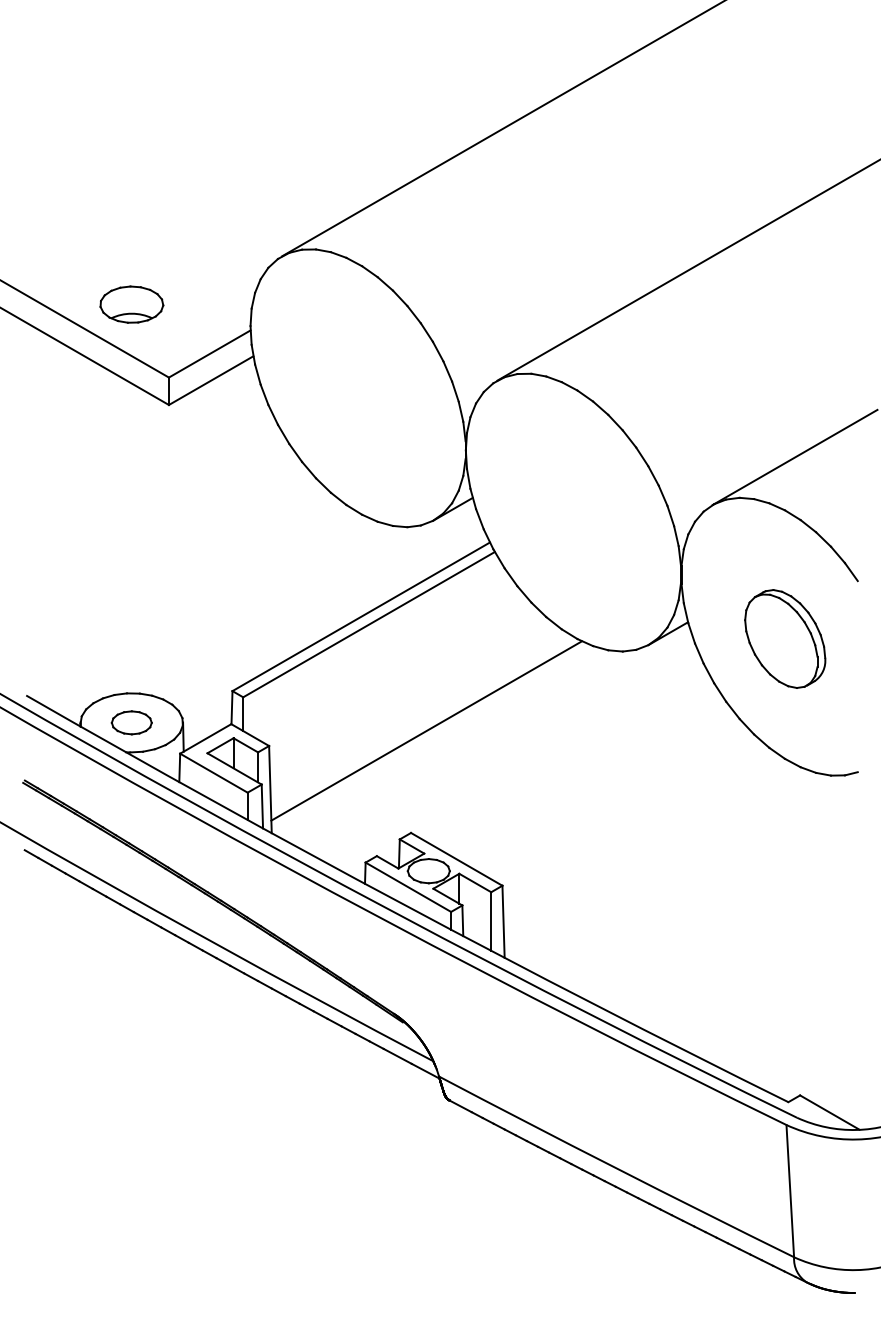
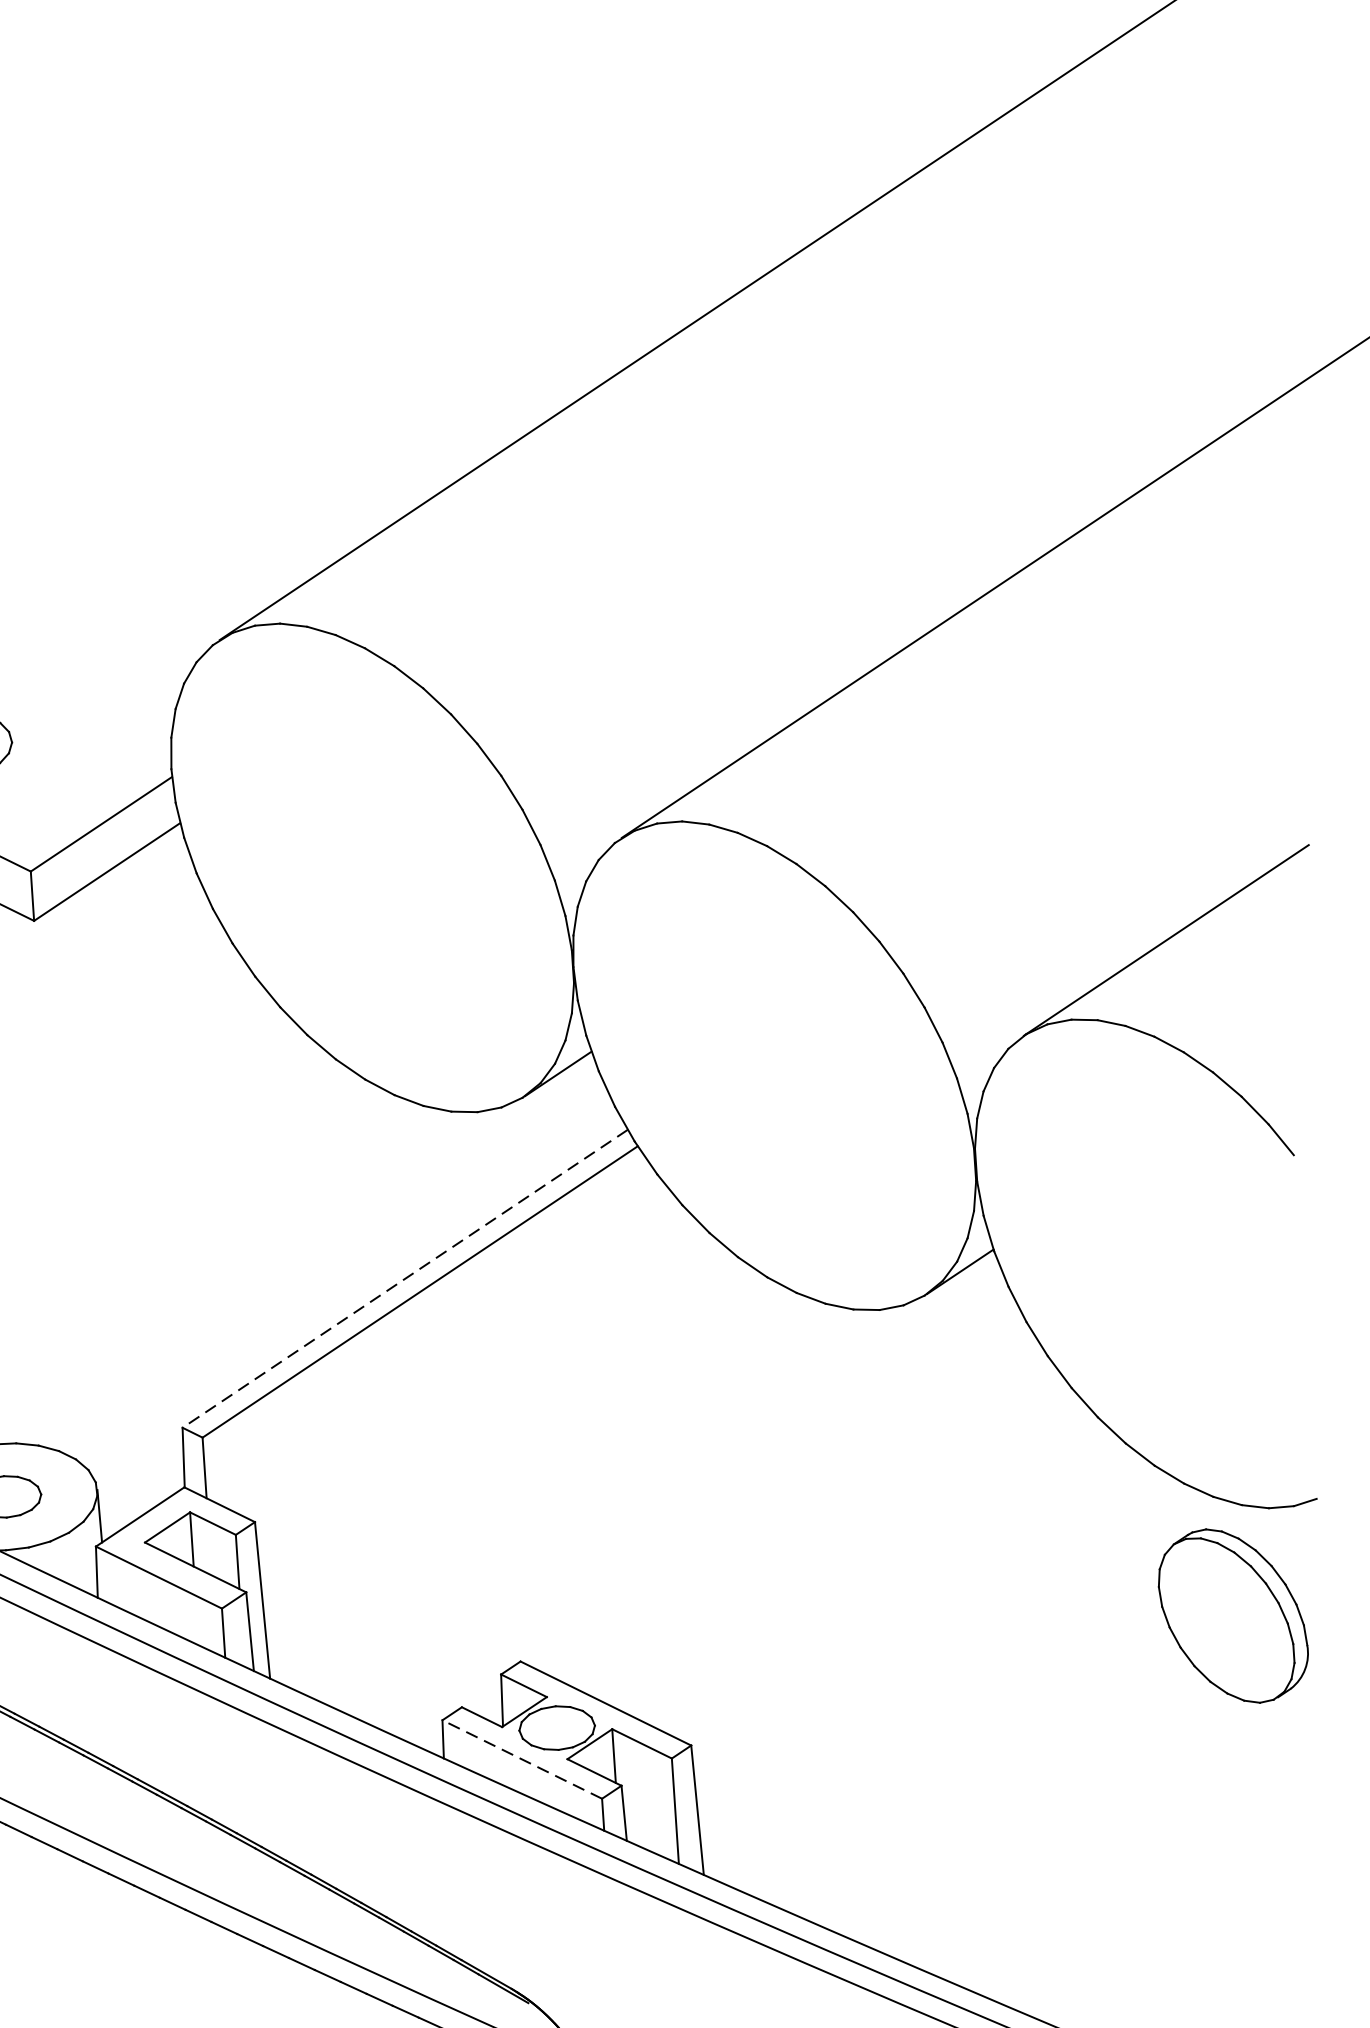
line: (361, 616) -> (405, 1278), solid -> dashed
part: (785, 638) -> (1233, 1615), moved
line: (426, 730) -> (536, 1475), removed
line: (407, 887) -> (520, 1760), solid -> dashed

